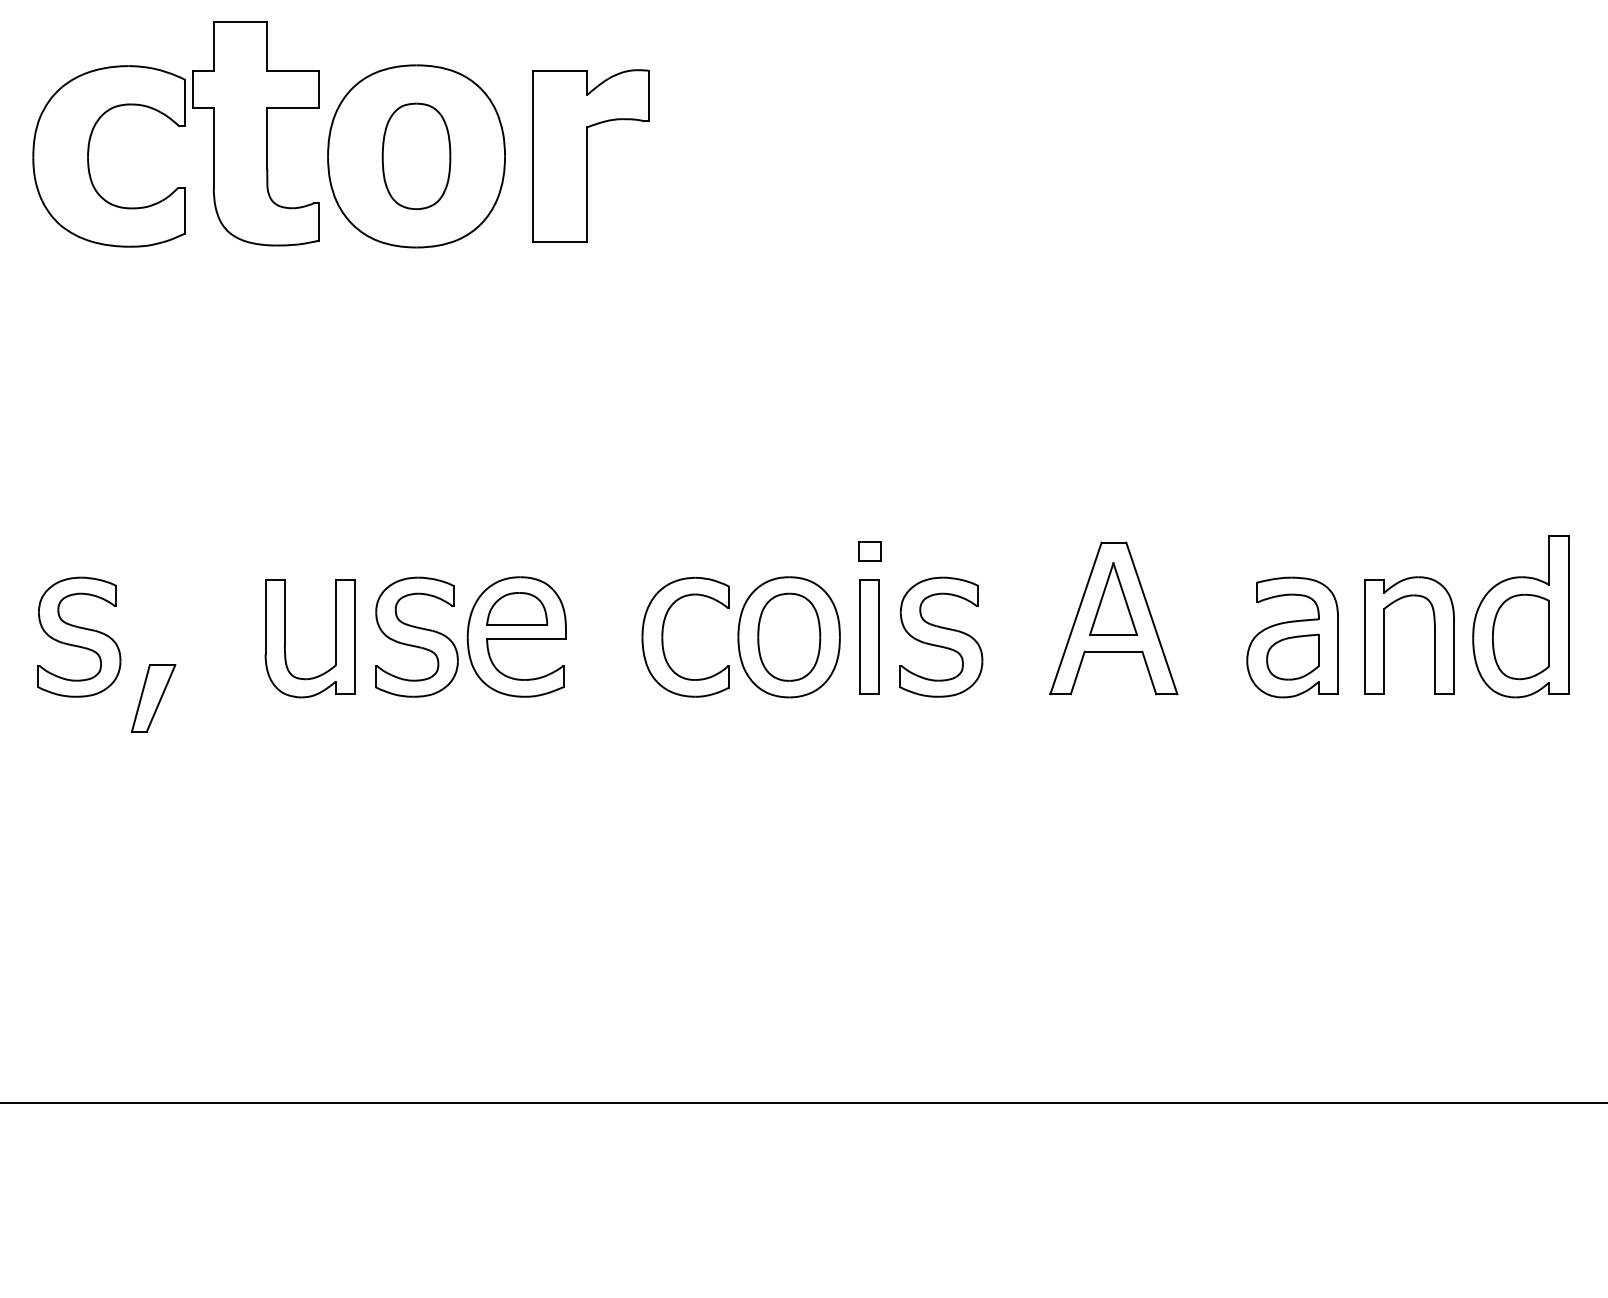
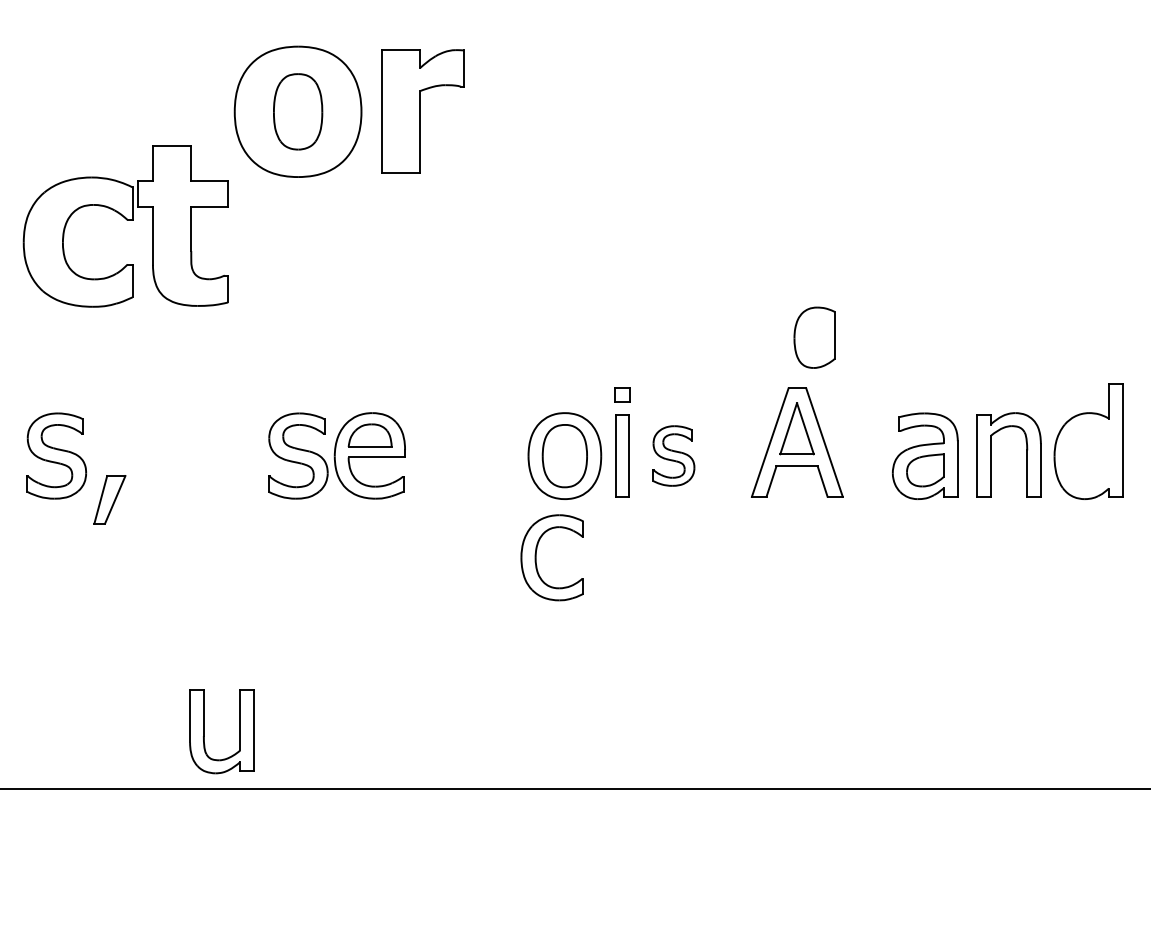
part: (178, 126) -> (127, 220), moved
part: (941, 636) -> (673, 455), size x0.7
part: (1520, 636) -> (814, 337), moved
part: (663, 637) -> (536, 557), moved
part: (285, 638) -> (204, 731), moved

